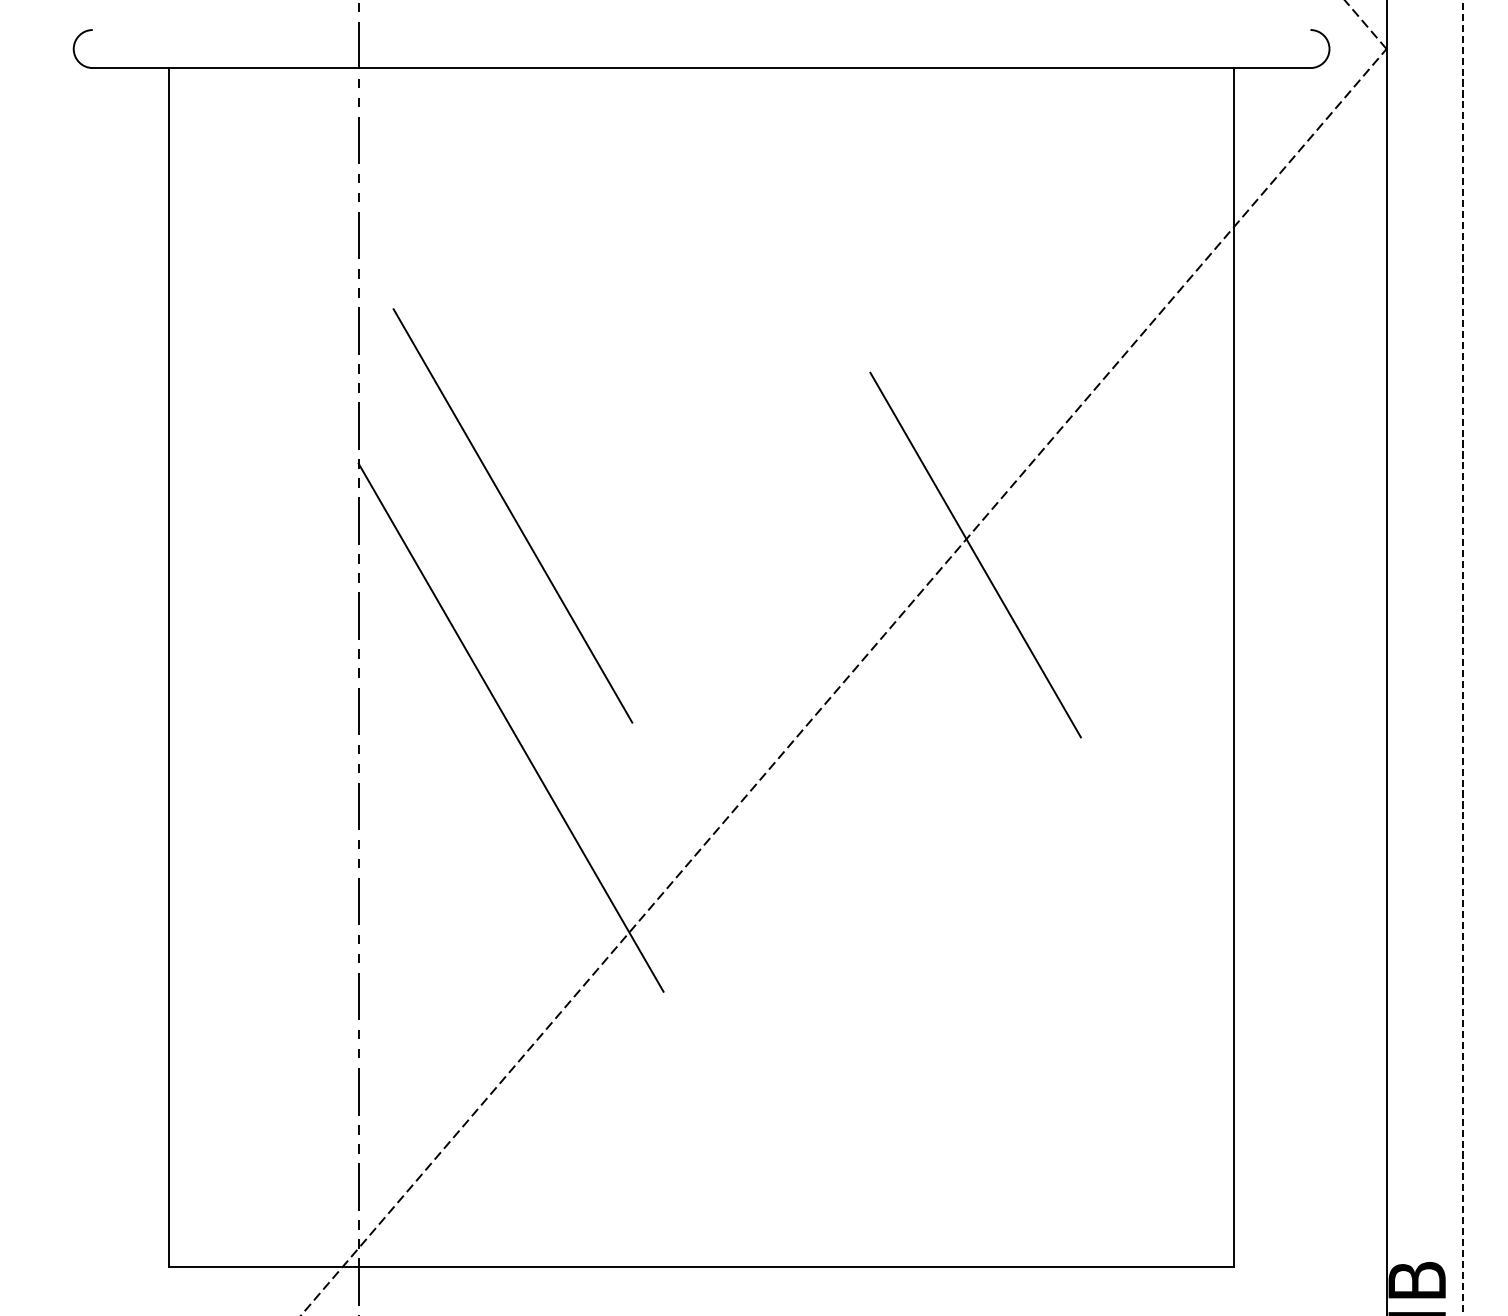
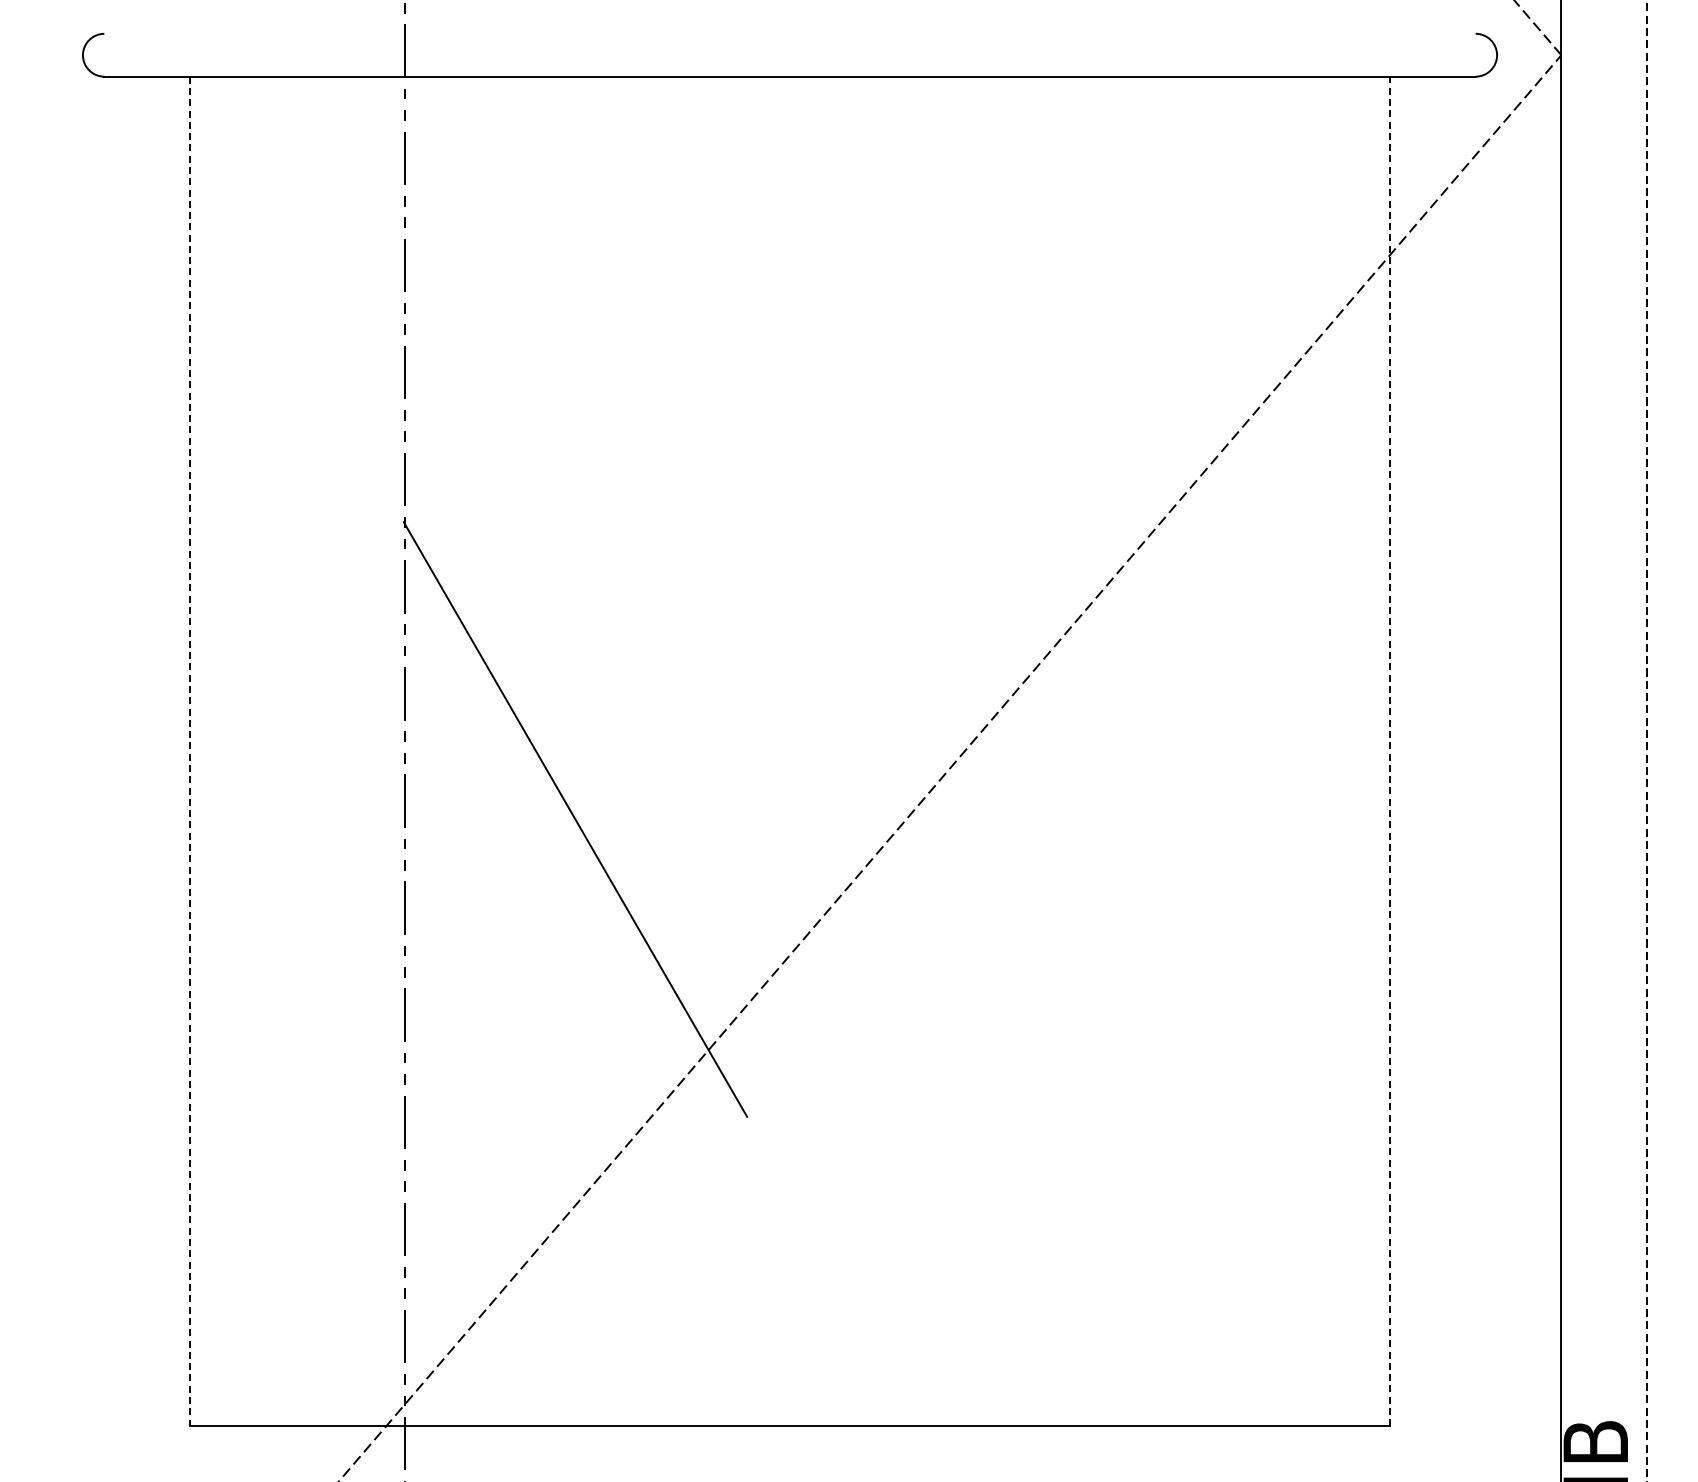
line: (512, 515) -> (577, 580), removed
line: (975, 554) -> (1098, 624), removed
line: (169, 667) -> (190, 751), solid -> dashed
line: (1233, 667) -> (1389, 751), solid -> dashed

